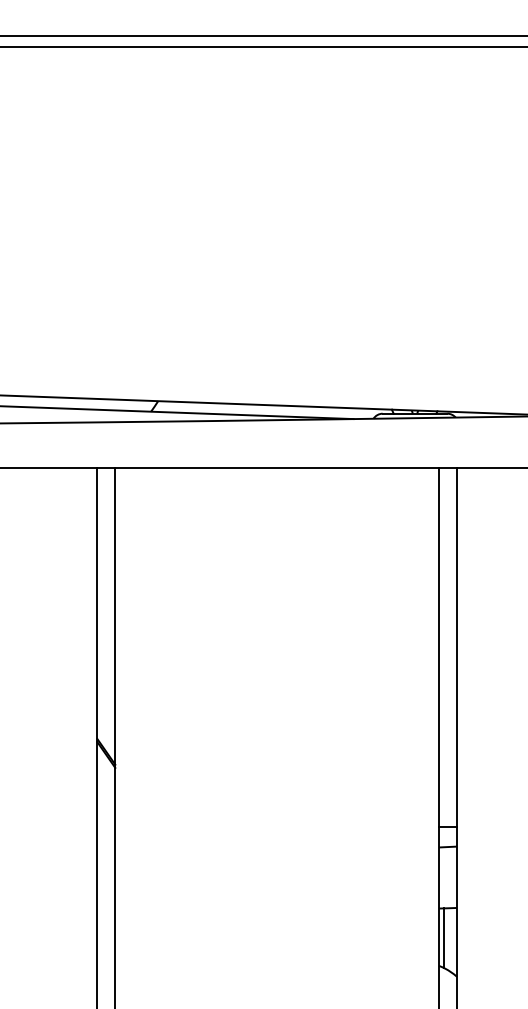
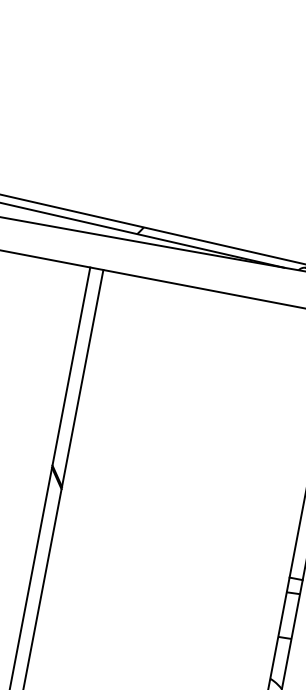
line: (443, 937) -> (277, 658), removed

